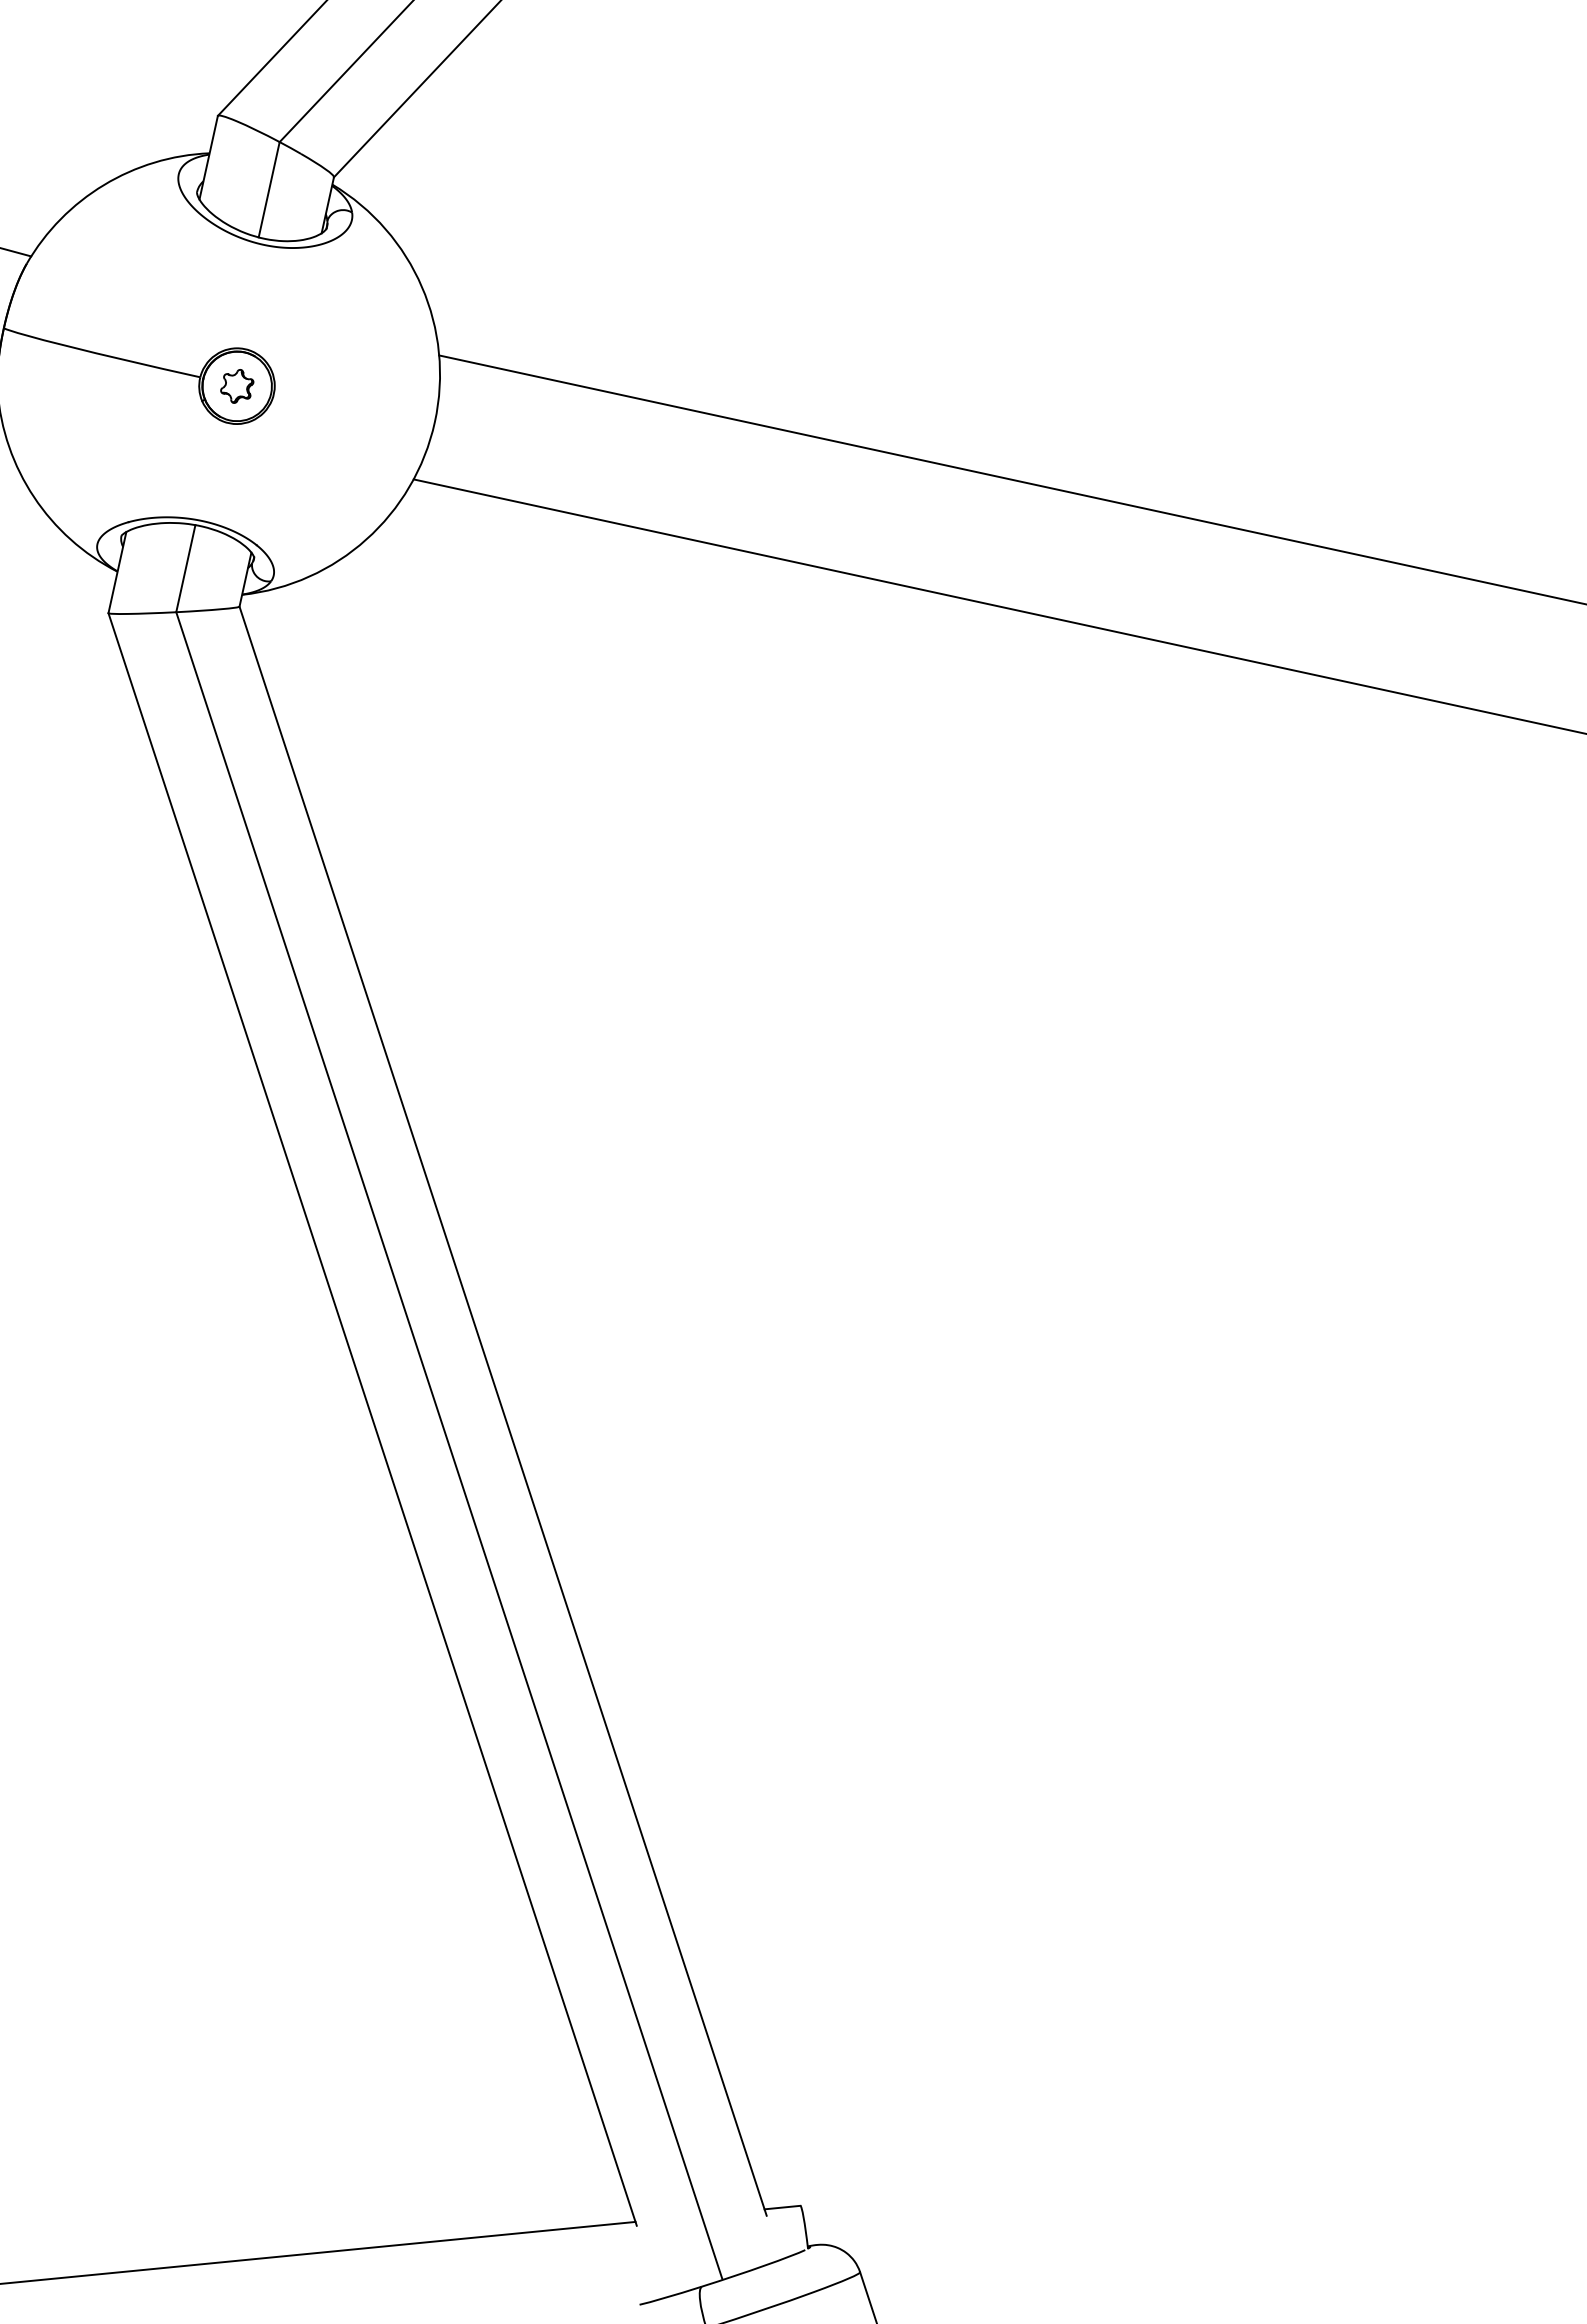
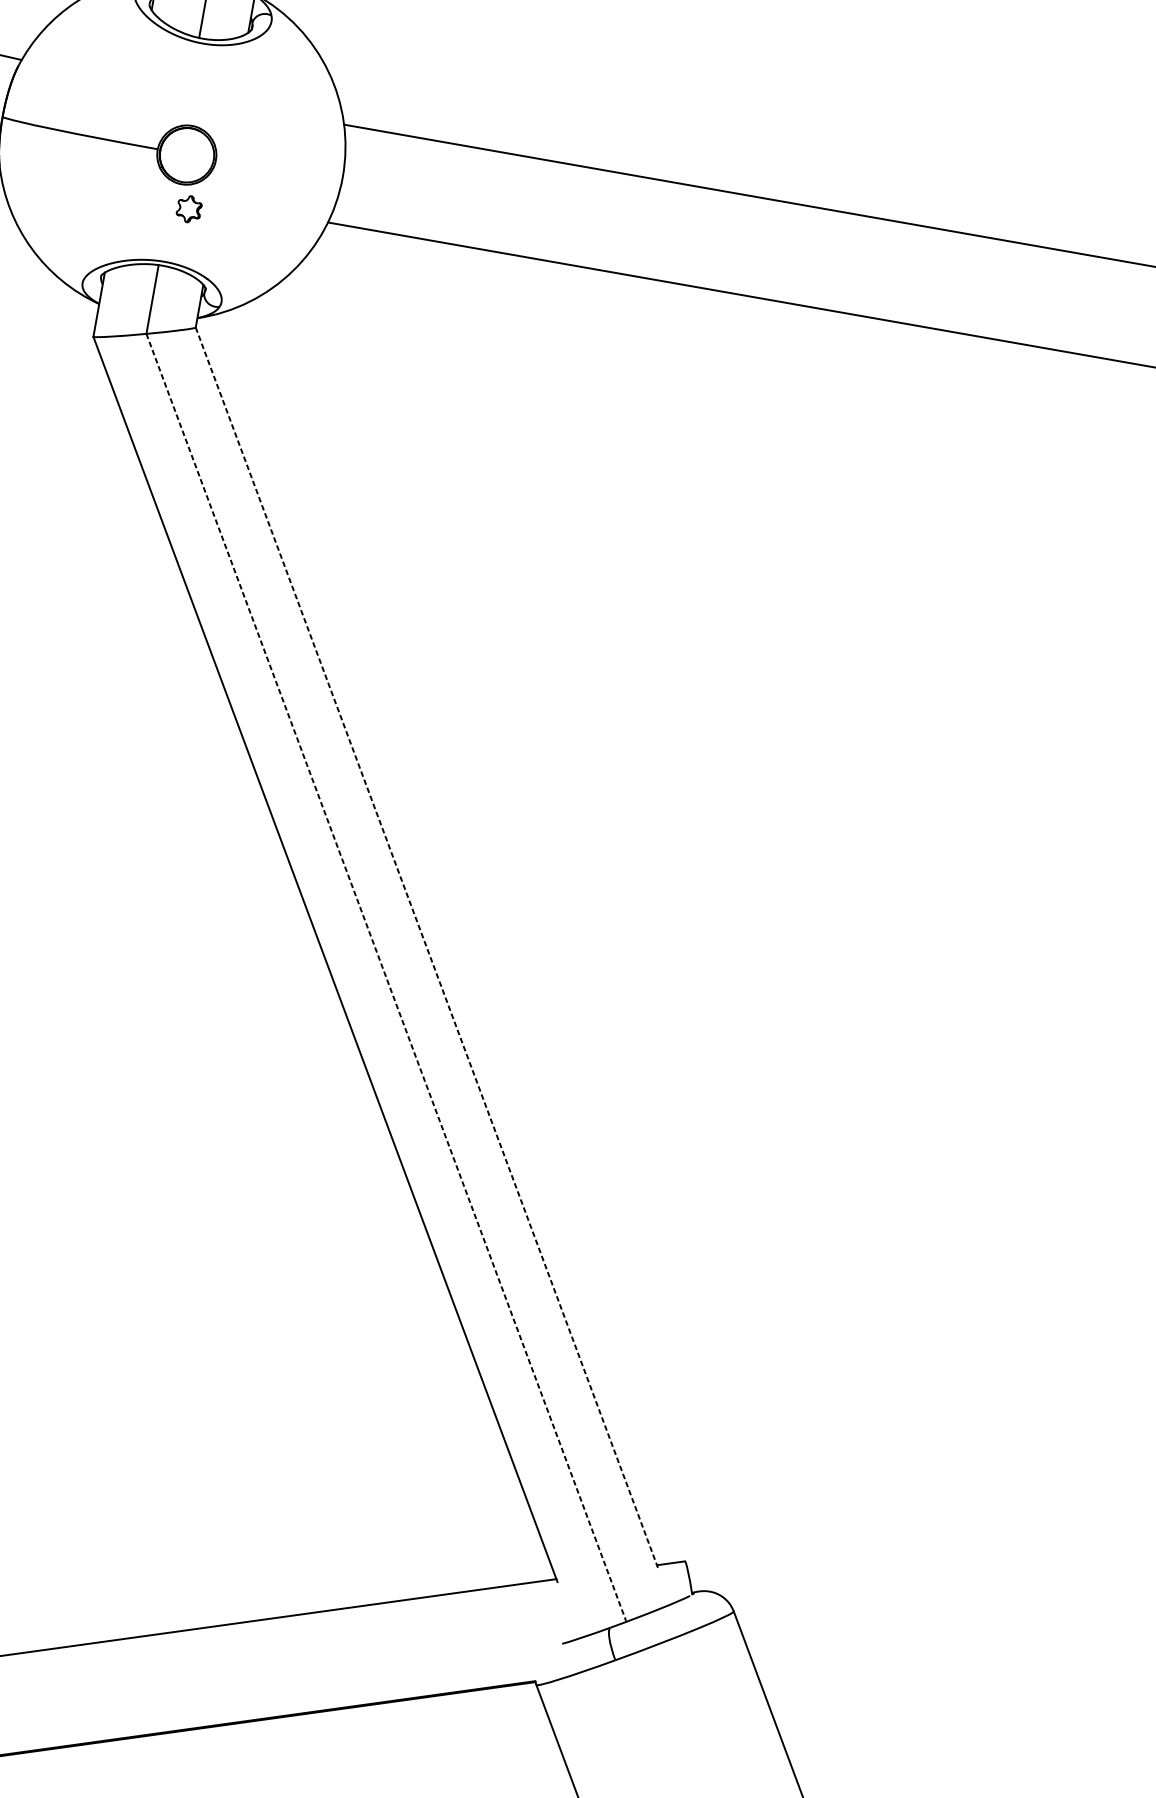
part: (237, 386) -> (189, 209), moved
line: (503, 1411) -> (427, 949), solid -> dashed
line: (449, 1445) -> (386, 977), solid -> dashed

